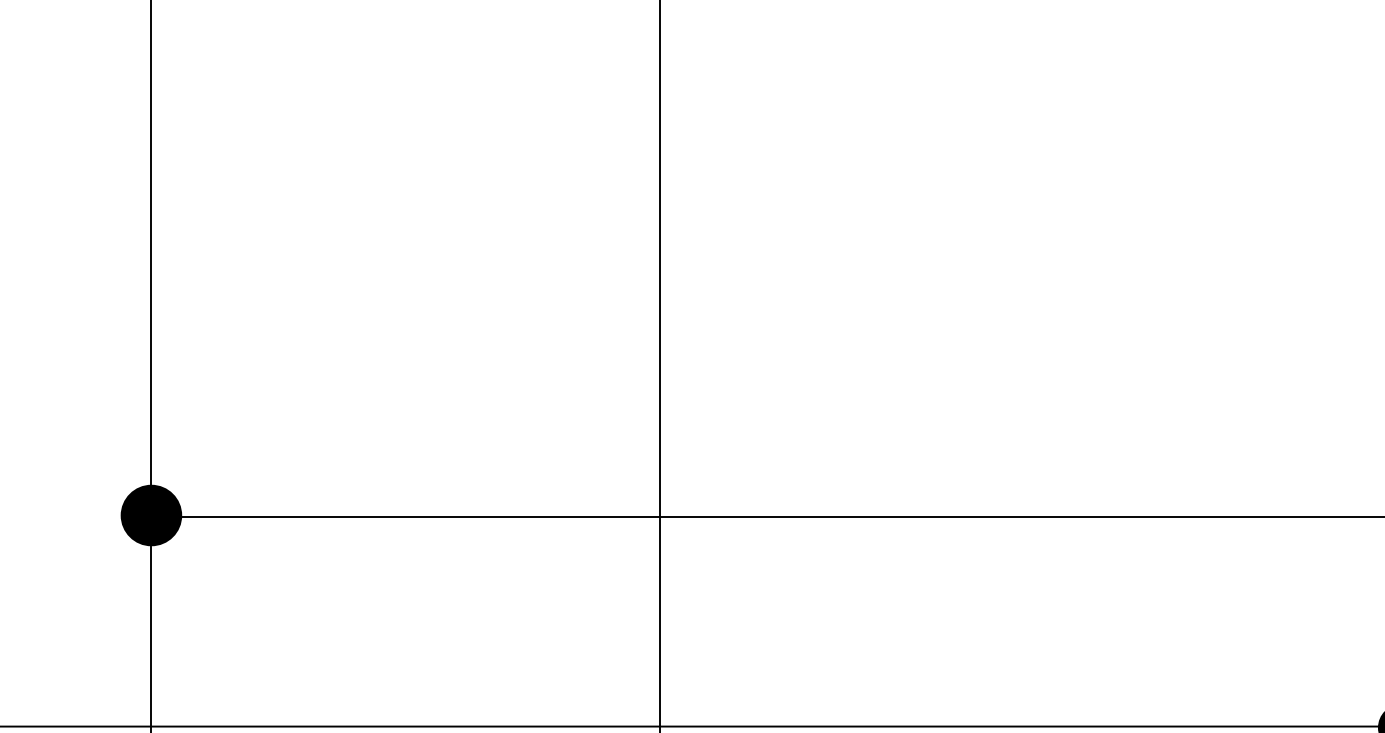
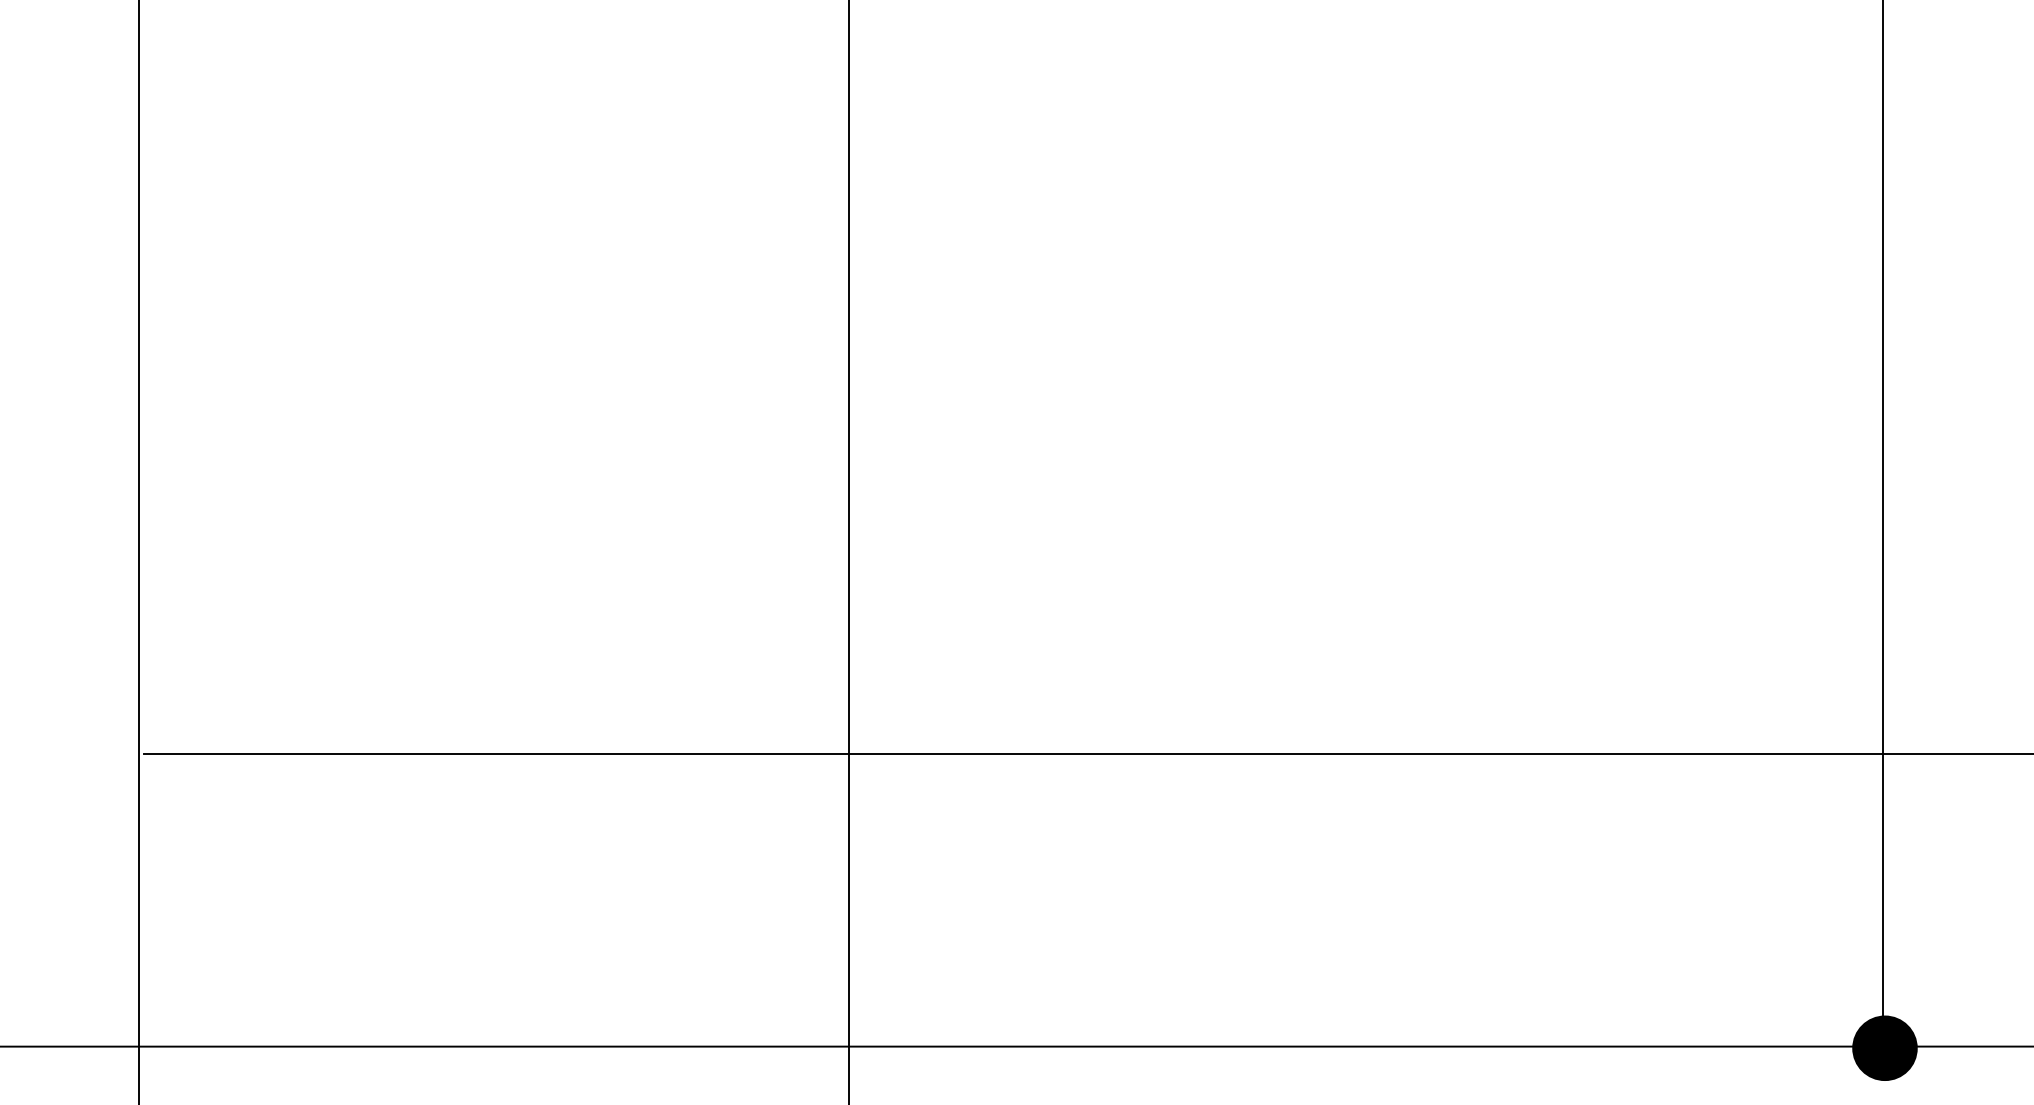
fill: (151, 515) -> (139, 751), removed

